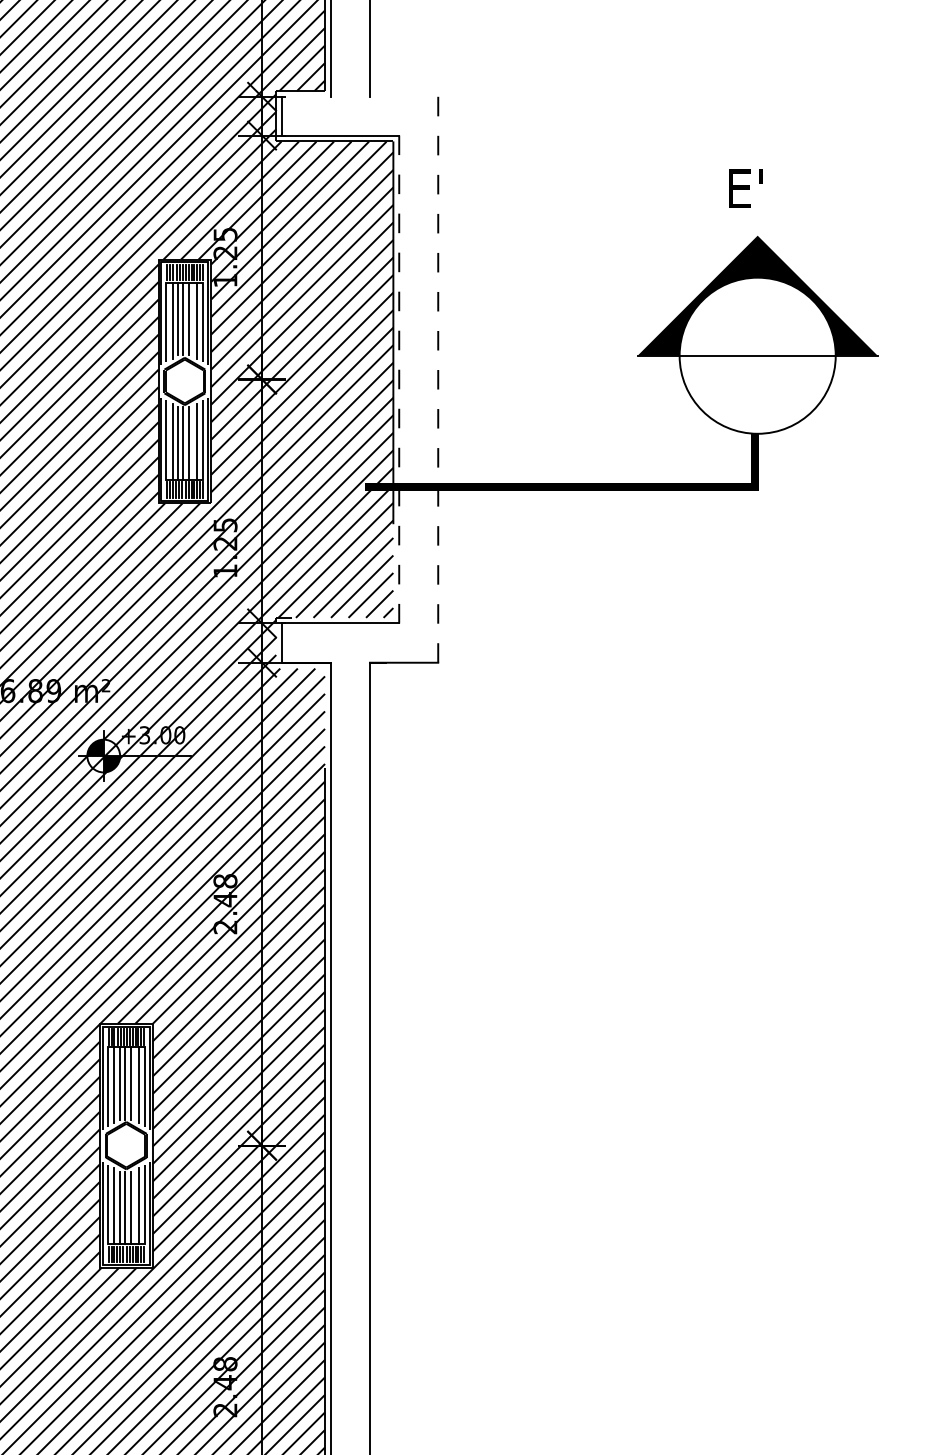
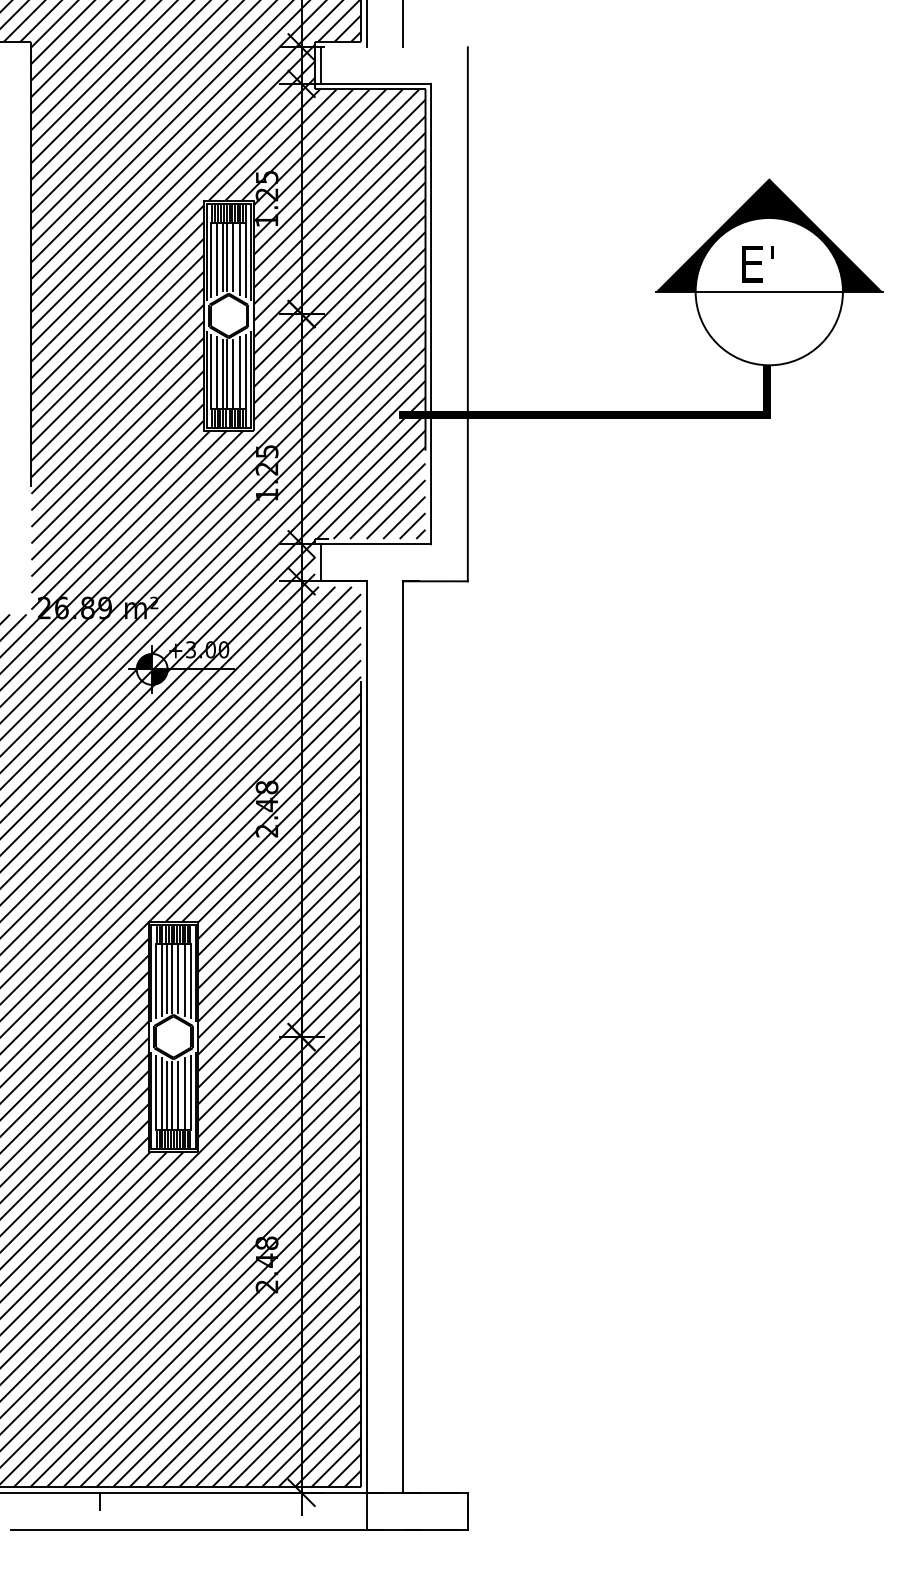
text: (745, 189) -> (757, 264), moved
line: (399, 378) -> (431, 313), dashed -> solid
line: (437, 378) -> (467, 313), dashed -> solid

